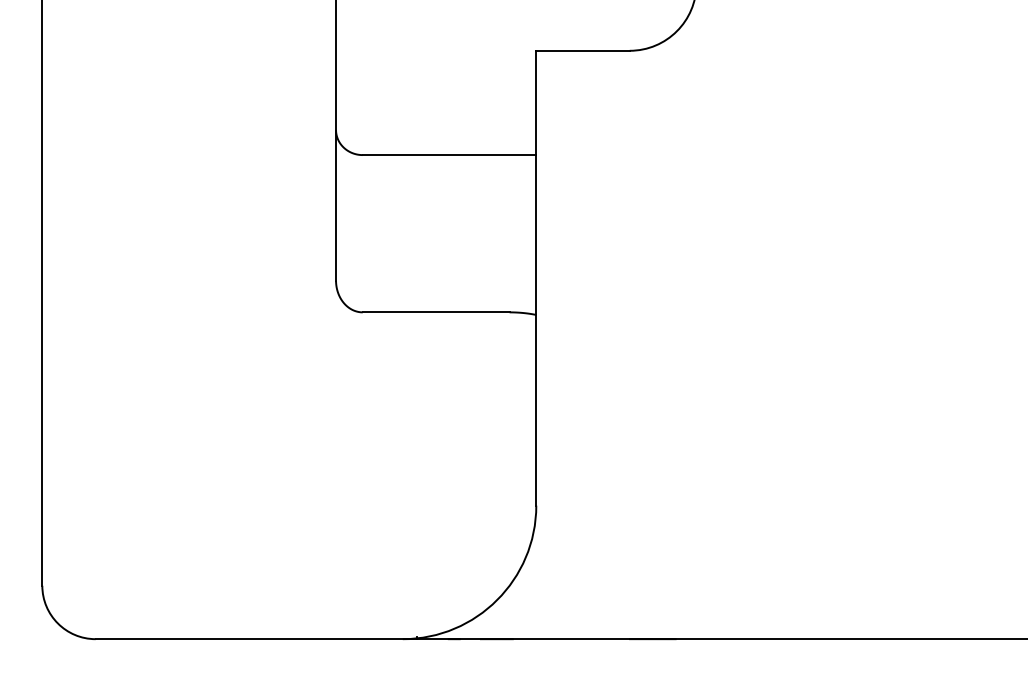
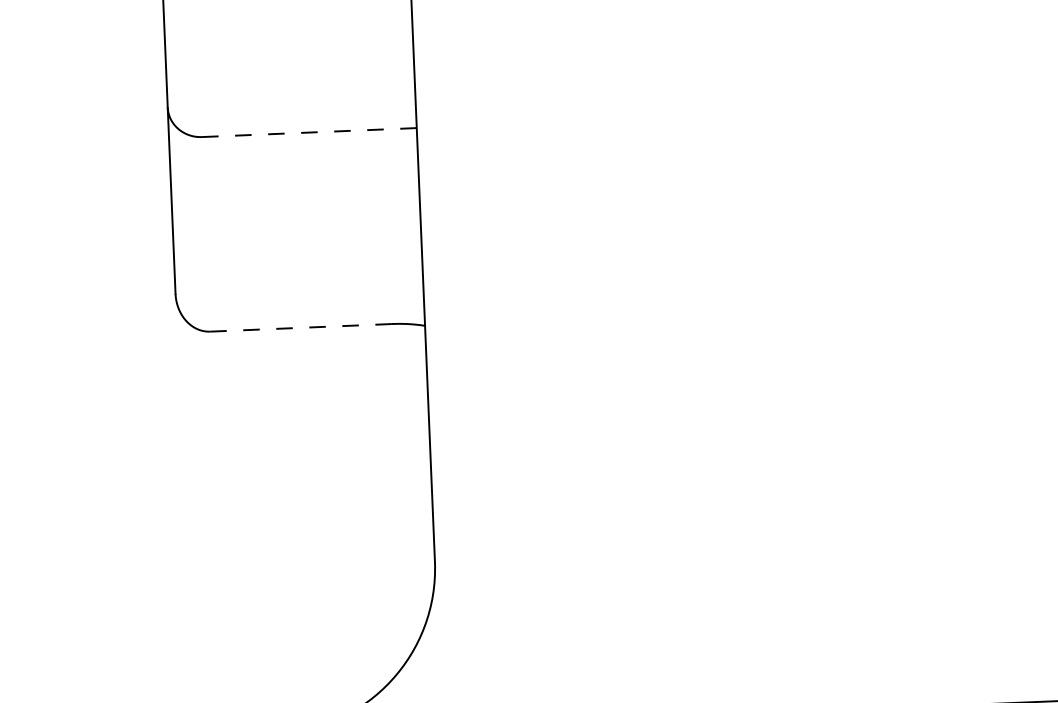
line: (449, 155) -> (309, 133), solid -> dashed
line: (435, 312) -> (300, 328), solid -> dashed

